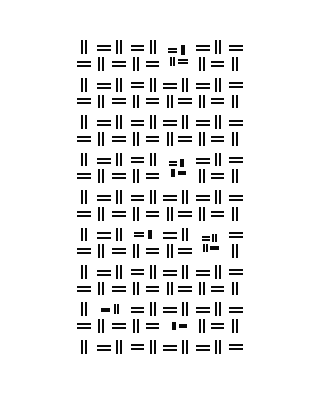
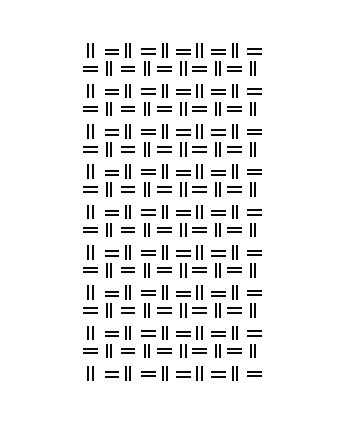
part: (177, 55) -> (191, 59), size x1.43
part: (177, 167) -> (191, 180), size x1.67
part: (143, 234) -> (154, 252), size x1.43
part: (210, 242) -> (226, 261), size x1.67
part: (108, 308) -> (117, 332), size x1.43
part: (179, 325) -> (193, 350), size x1.67

